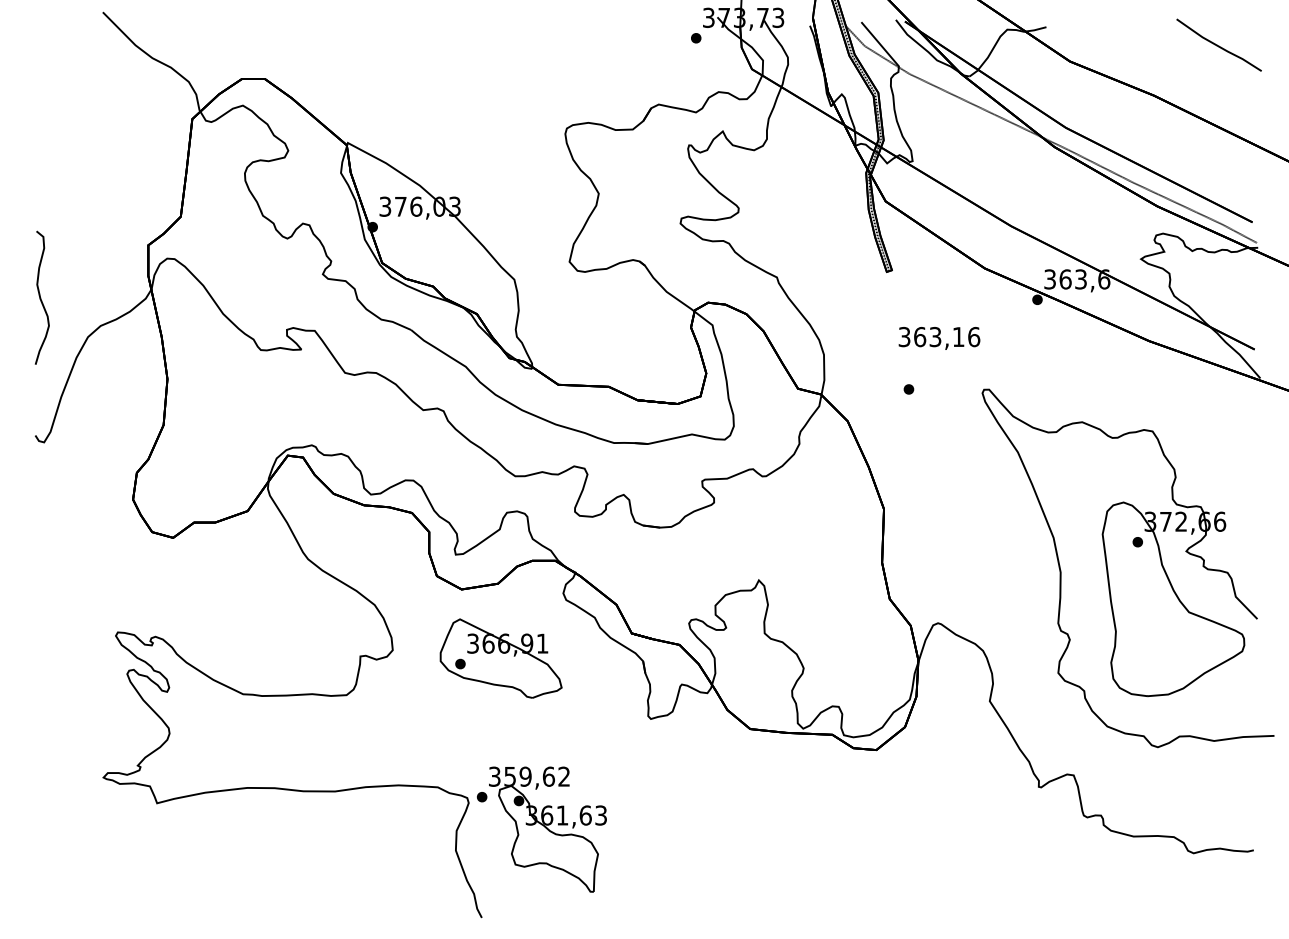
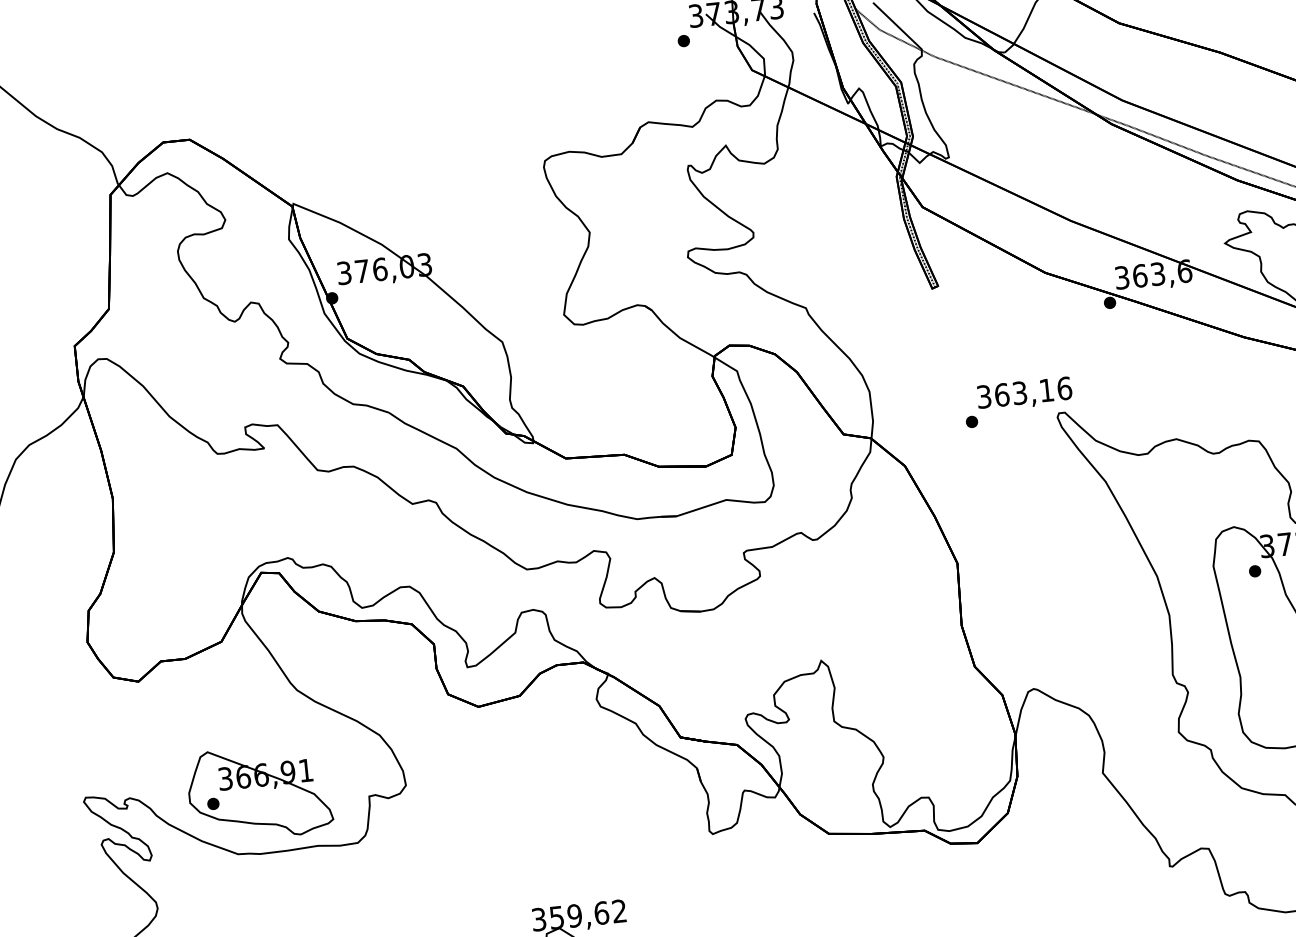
text: (939, 338) -> (1024, 394), moved
part: (500, 658) -> (259, 792), moved

